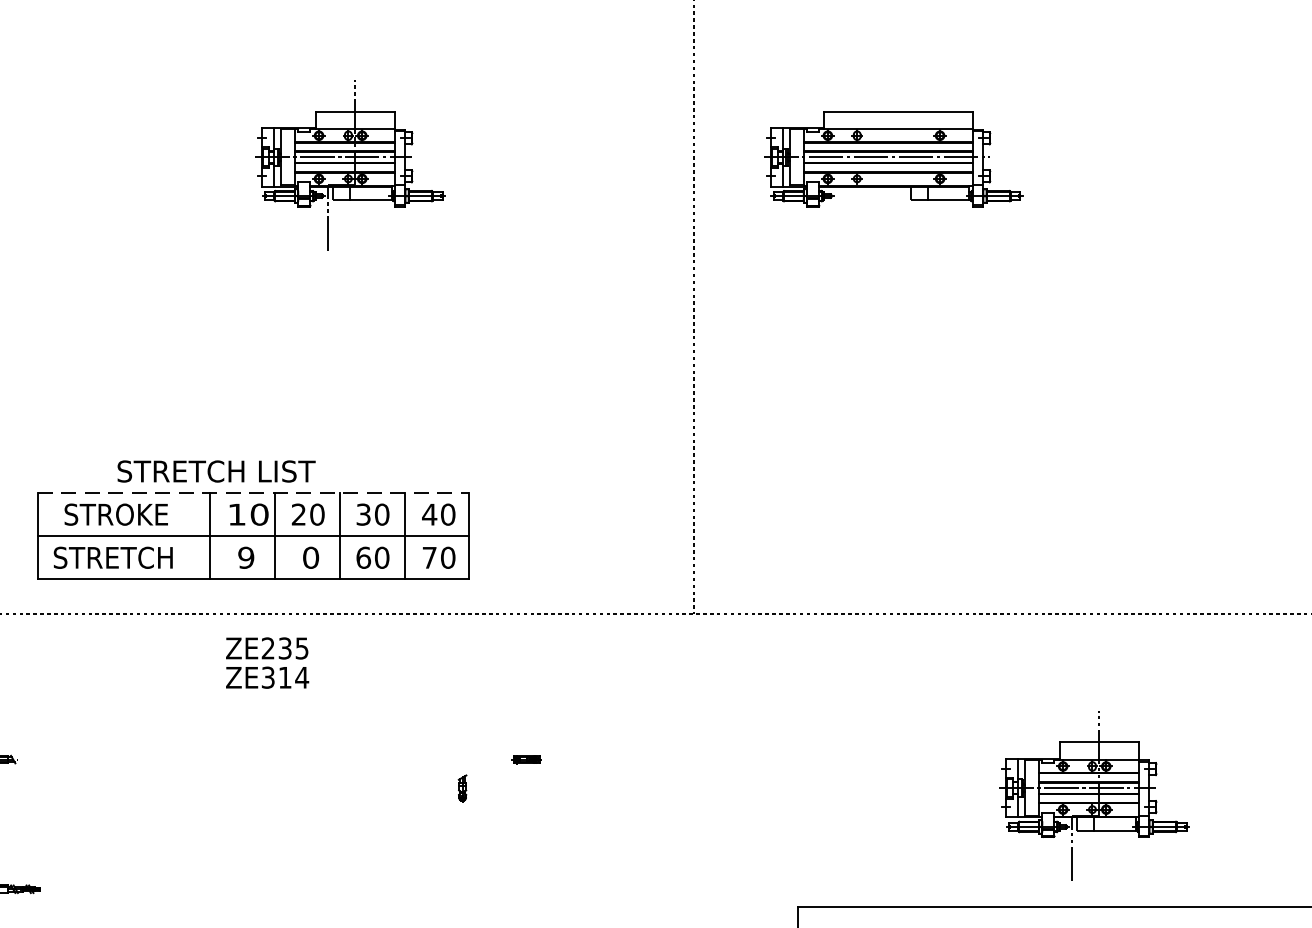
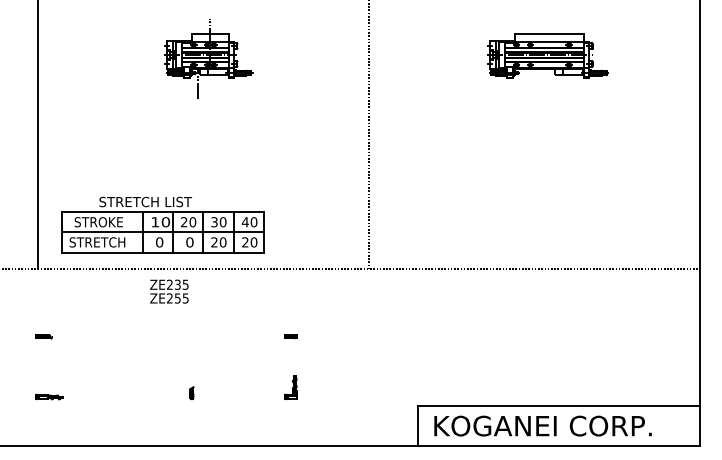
part: (893, 158) -> (547, 55), moved
line: (252, 493) -> (162, 212), dashed -> solid
text: (245, 558) -> (159, 242), 9 -> 0
text: (363, 558) -> (214, 242), 60 -> 20
text: (429, 558) -> (245, 242), 70 -> 20
text: (284, 677) -> (177, 298), ZE314 -> ZE255
part: (461, 788) -> (191, 393), moved
part: (1094, 795) -> (556, 353), removed
part: (526, 868) -> (290, 387), added

